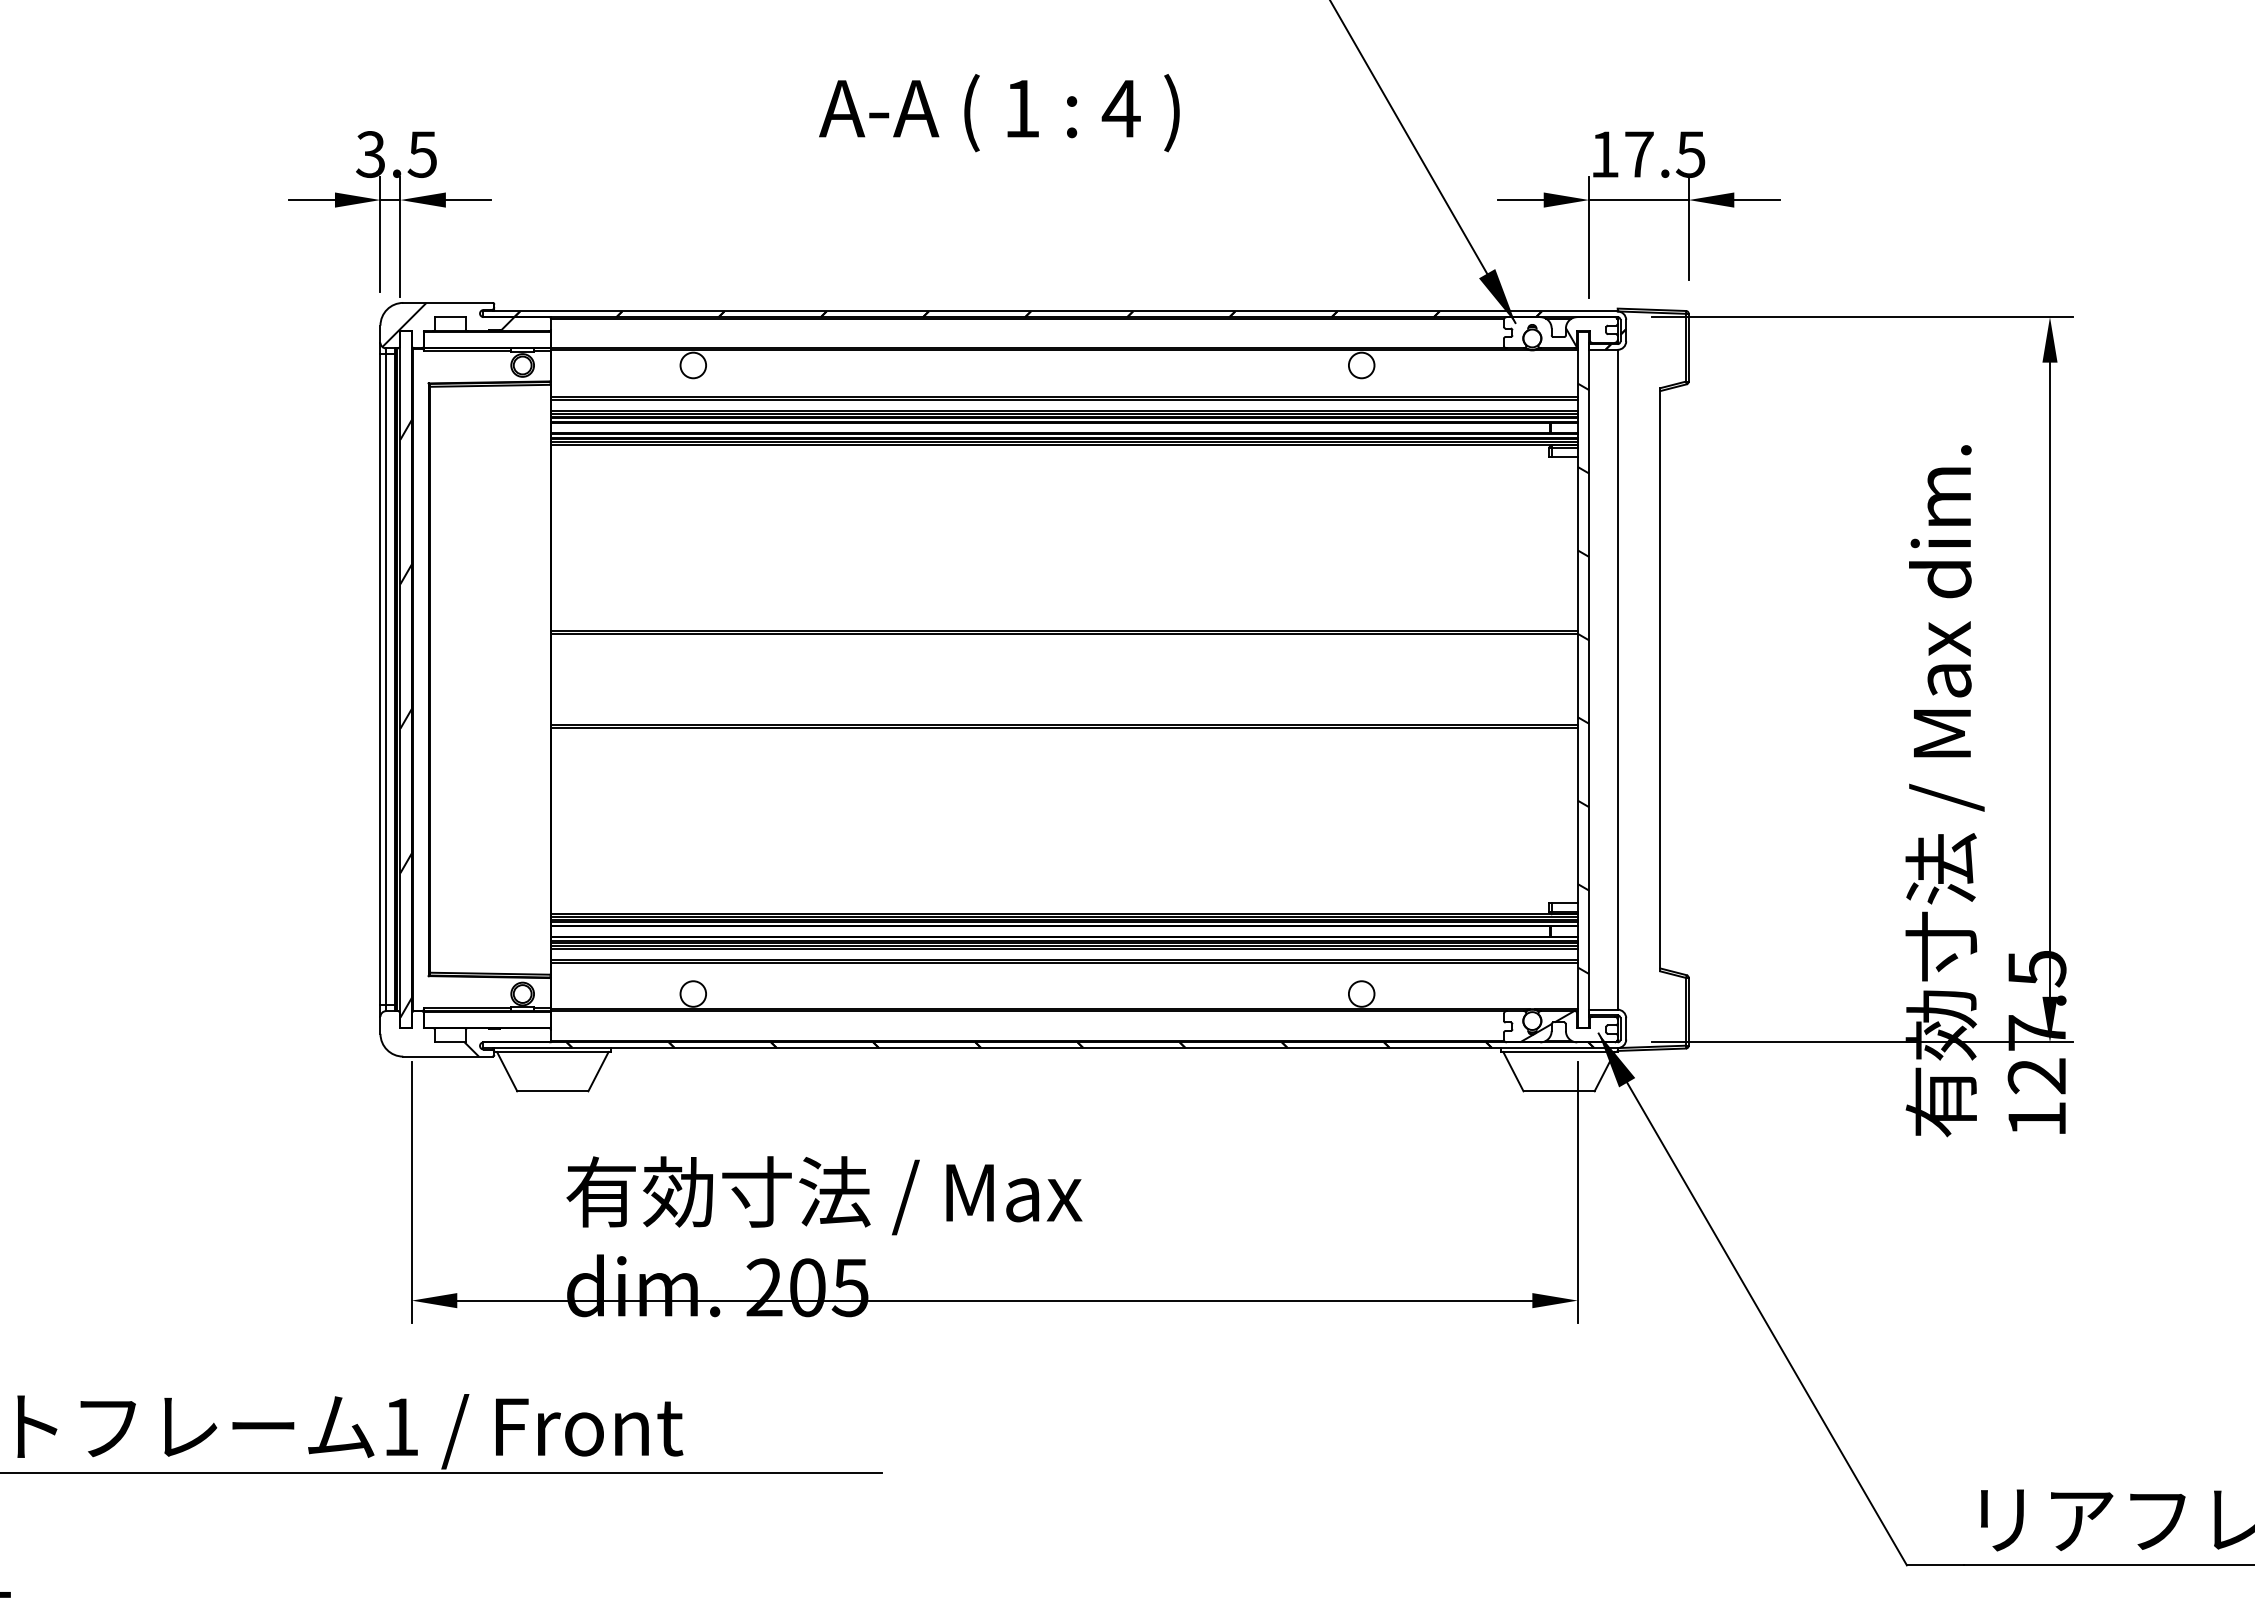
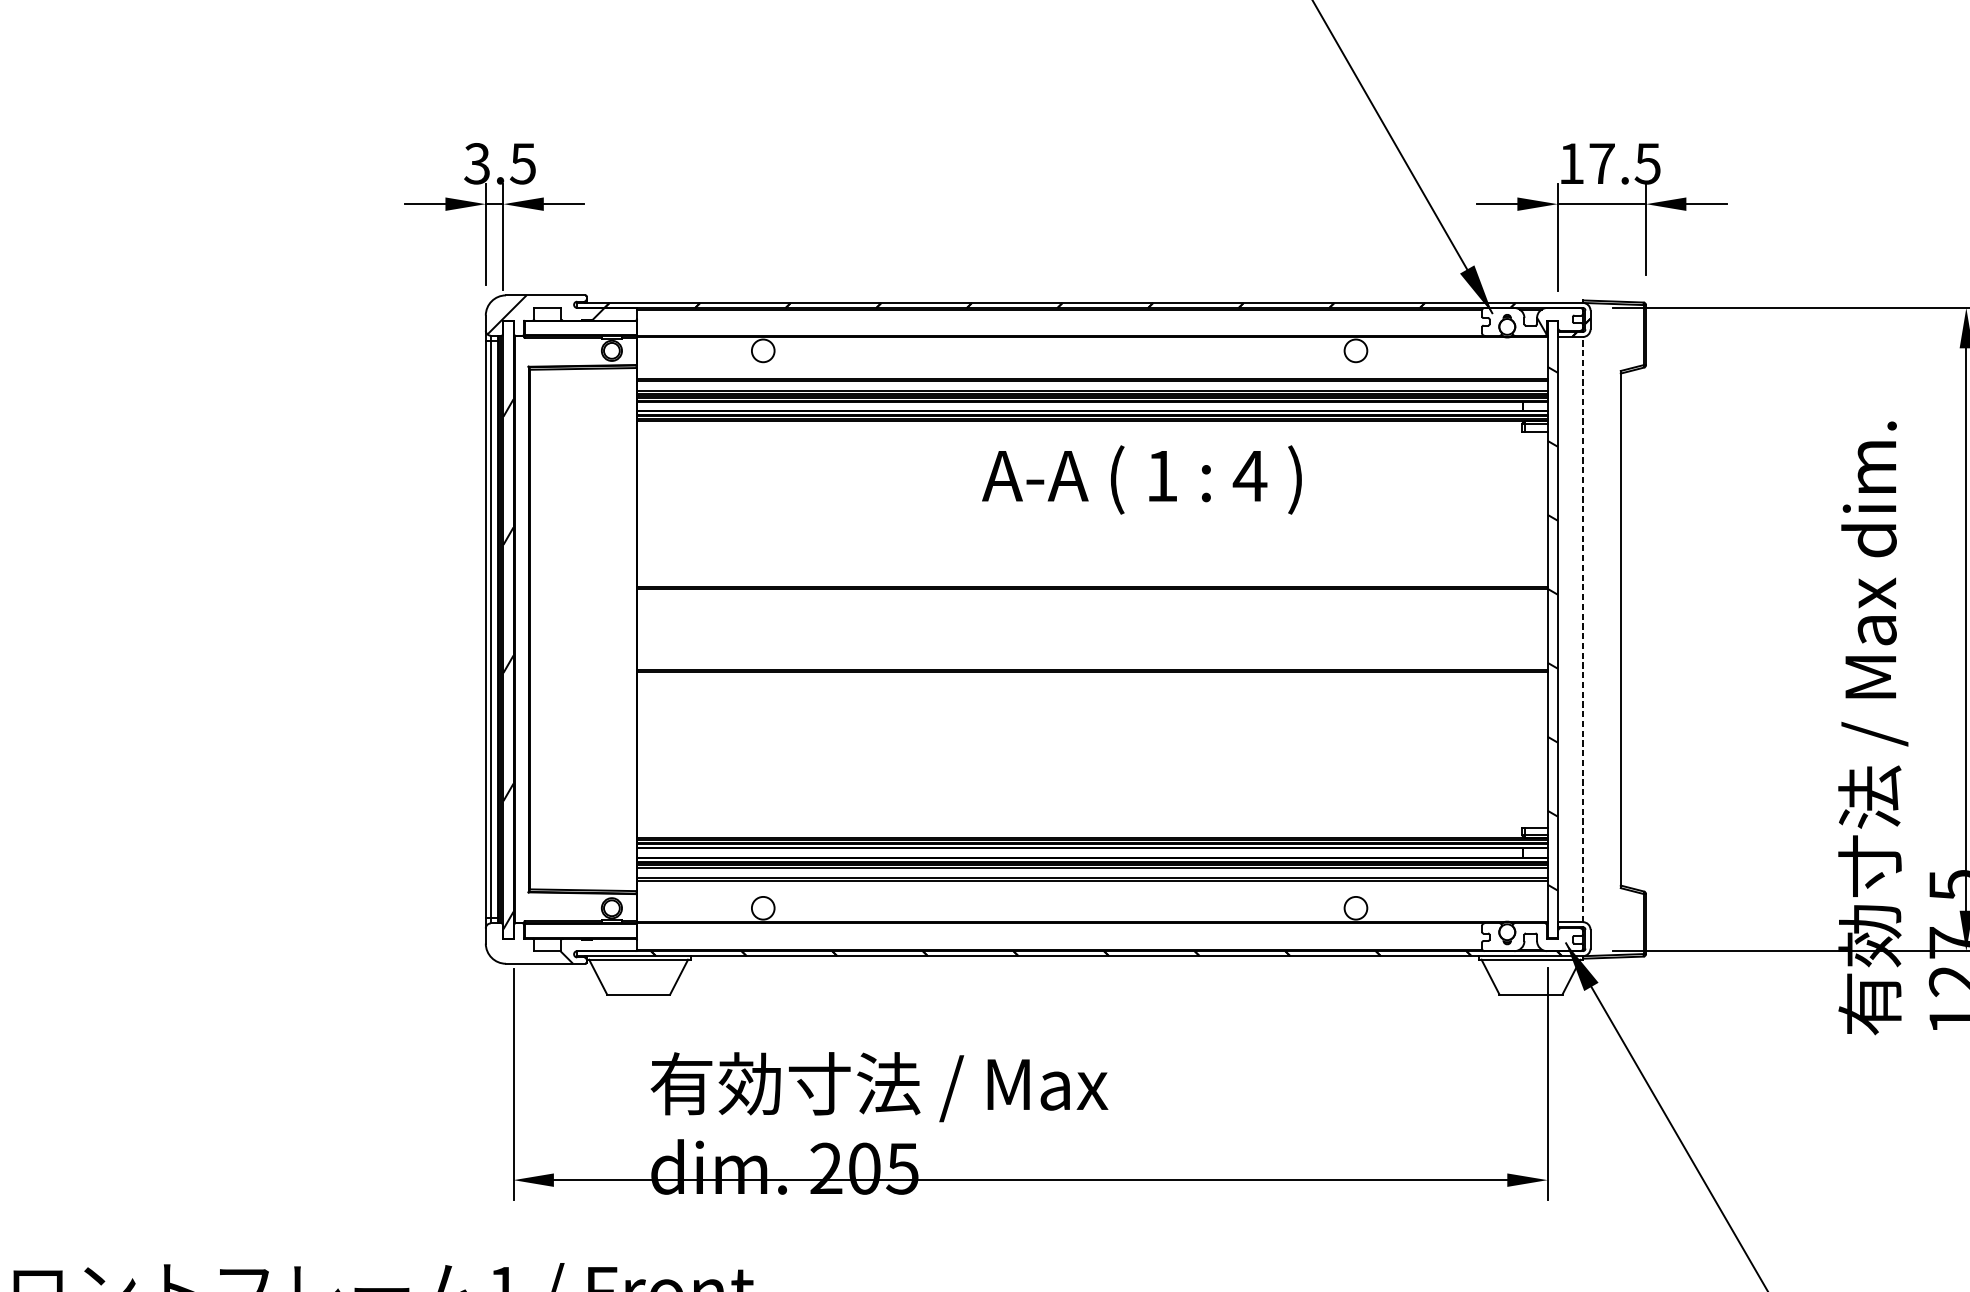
text: (999, 113) -> (1142, 480), moved
line: (1617, 679) -> (1582, 629), solid -> dashed
hatch: (1547, 1026) -> (1520, 937), removed

